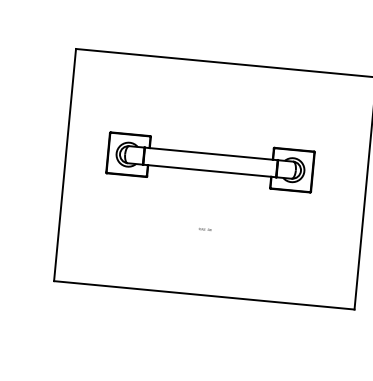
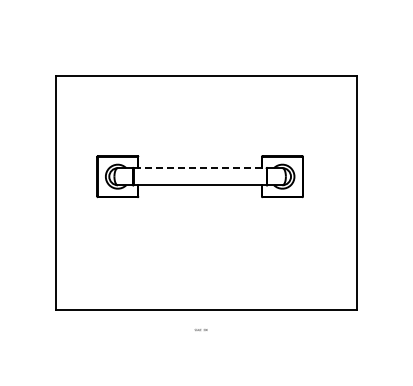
line: (211, 154) -> (200, 168), solid -> dashed
text: (204, 228) -> (200, 329), moved

